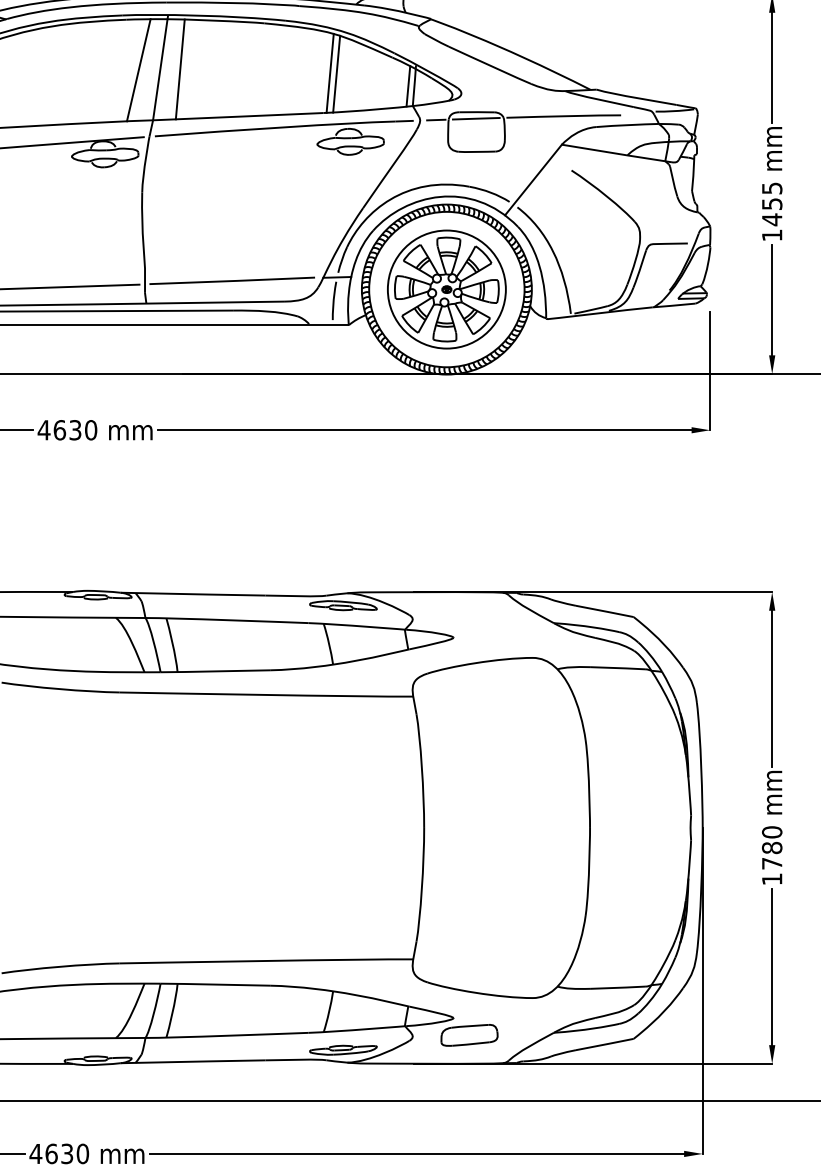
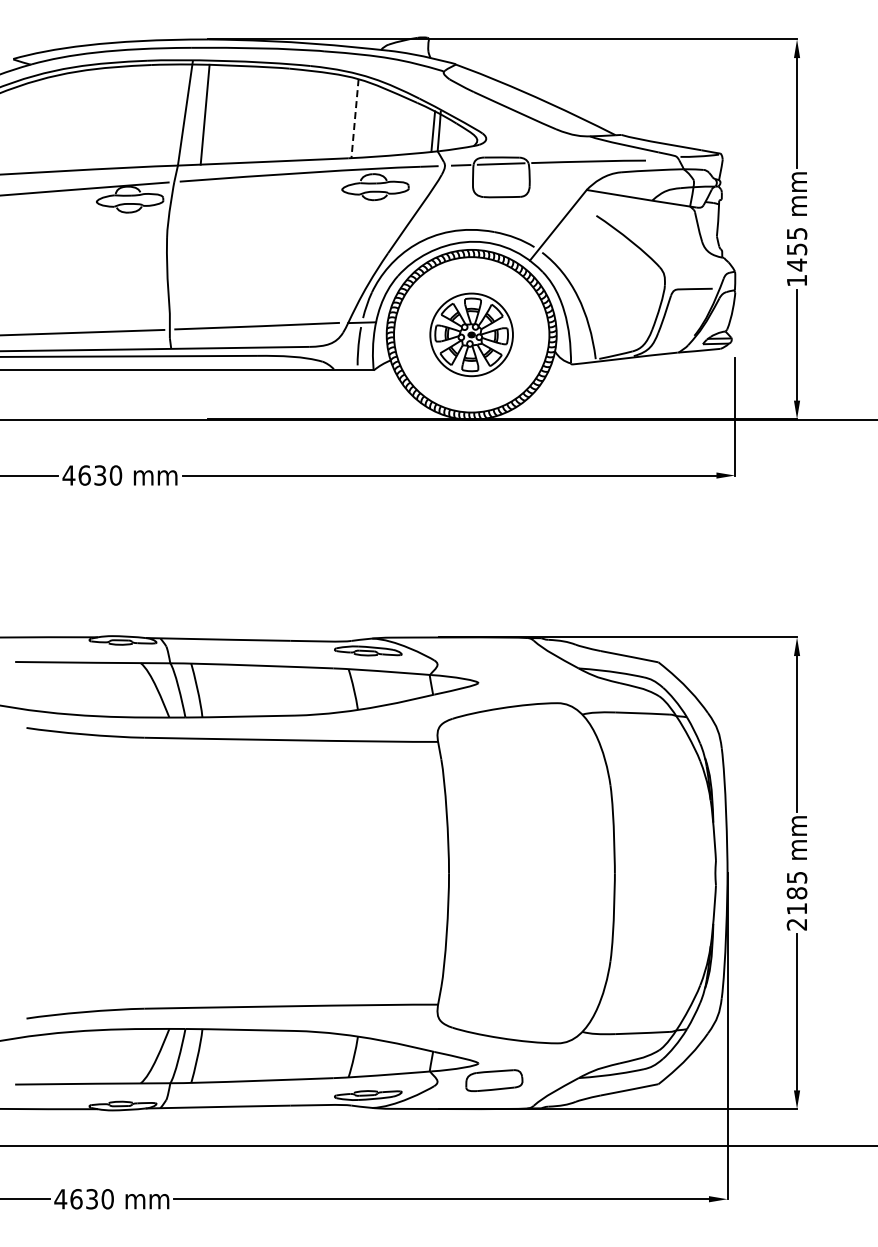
line: (138, 70) -> (163, 115), removed
line: (330, 73) -> (355, 118), solid -> dashed
line: (336, 74) -> (361, 119), removed
part: (446, 289) -> (471, 334), size x0.7
text: (771, 855) -> (796, 900), 1780 -> 2185

